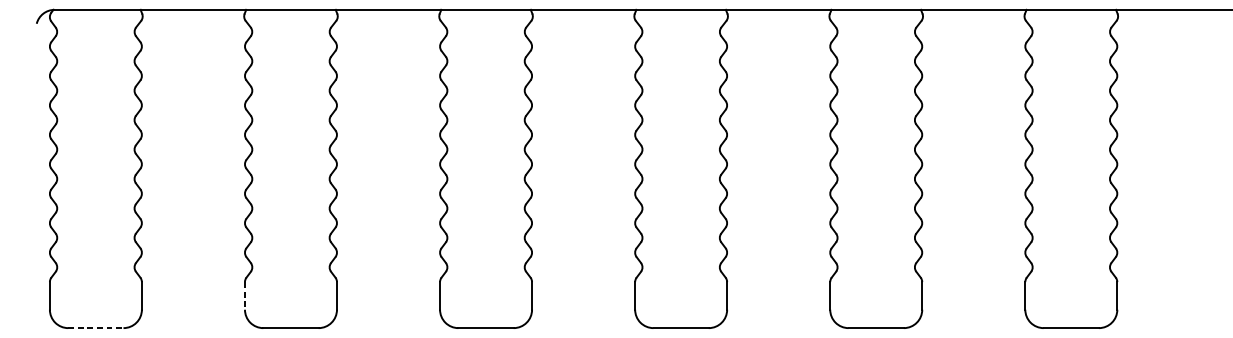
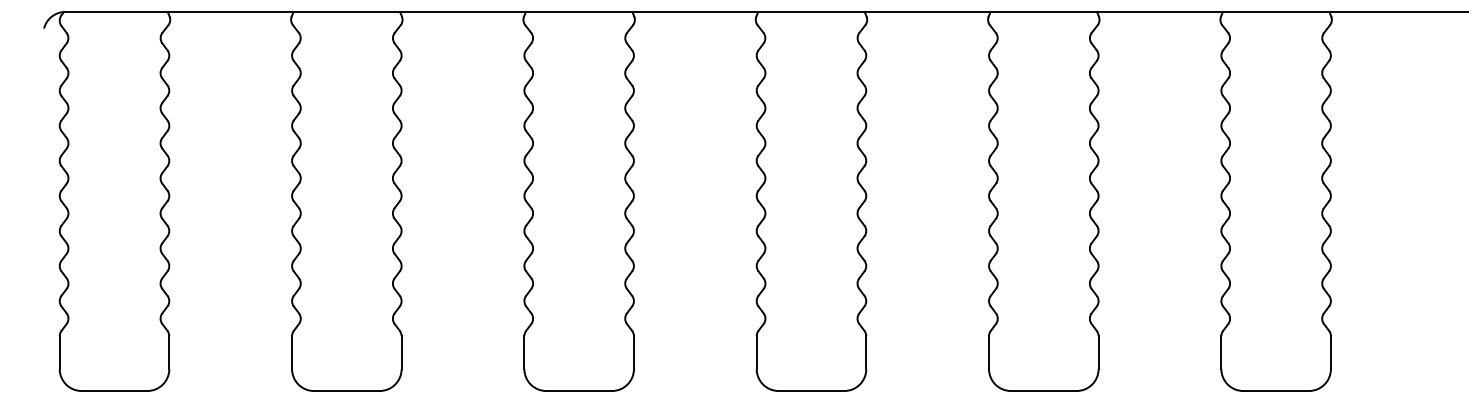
line: (245, 296) -> (292, 353), dashed -> solid
line: (95, 328) -> (114, 391), dashed -> solid

